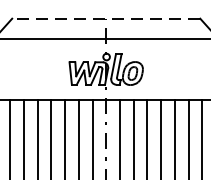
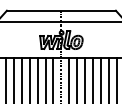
line: (104, 18) -> (60, 10), dashed -> solid

